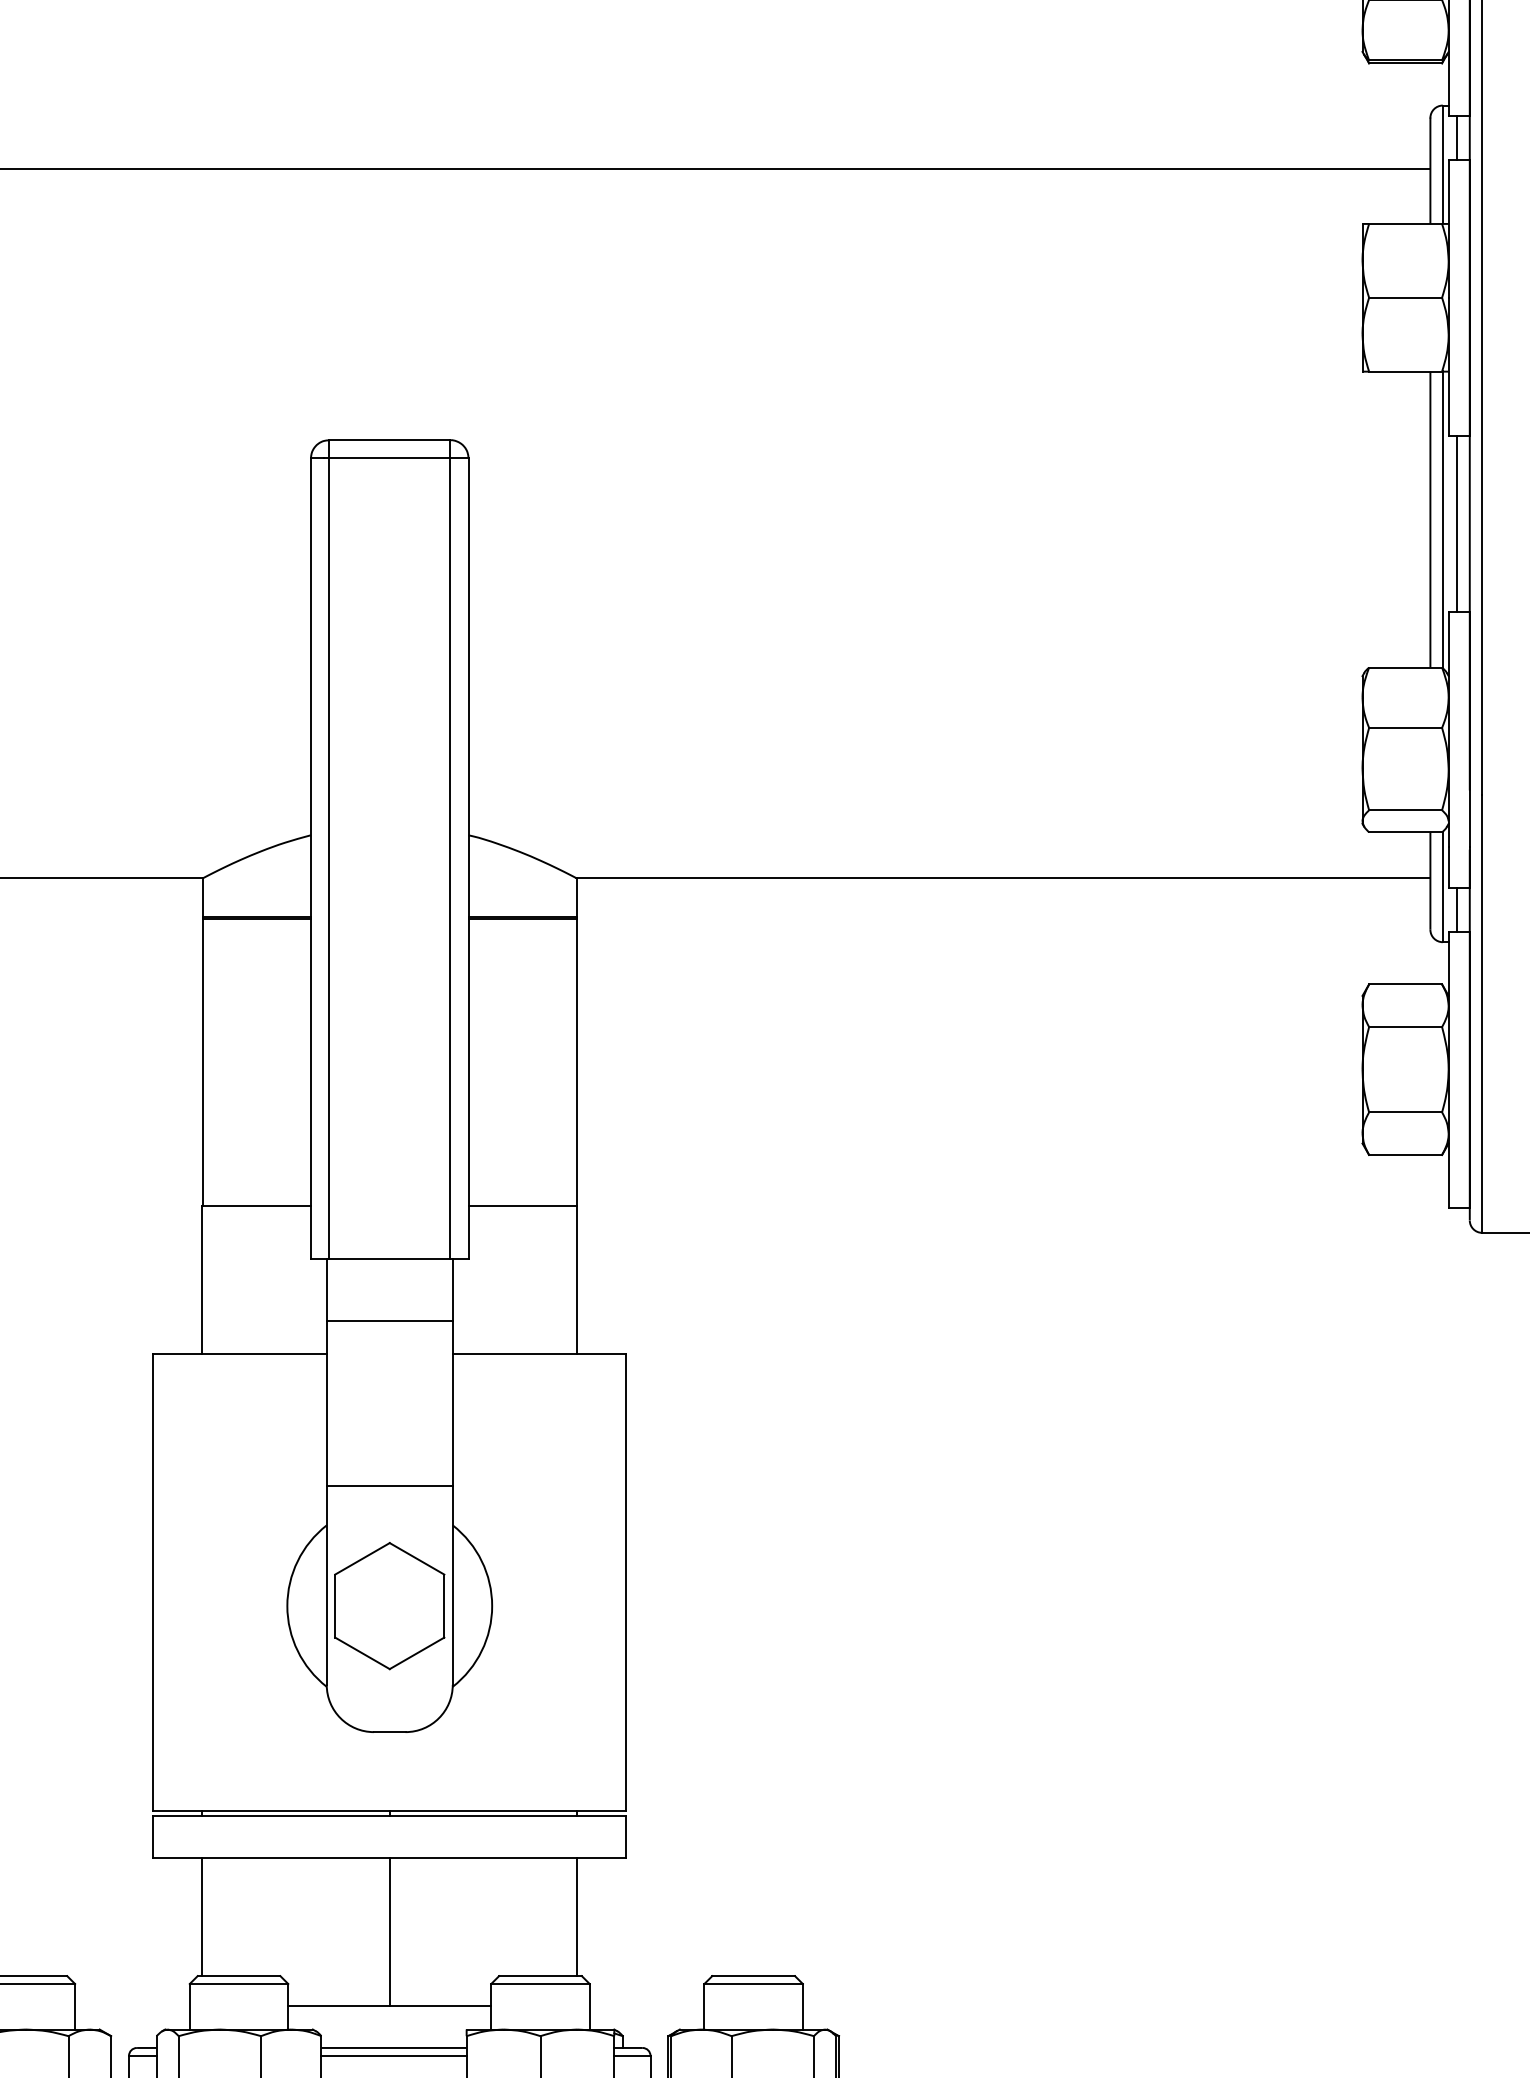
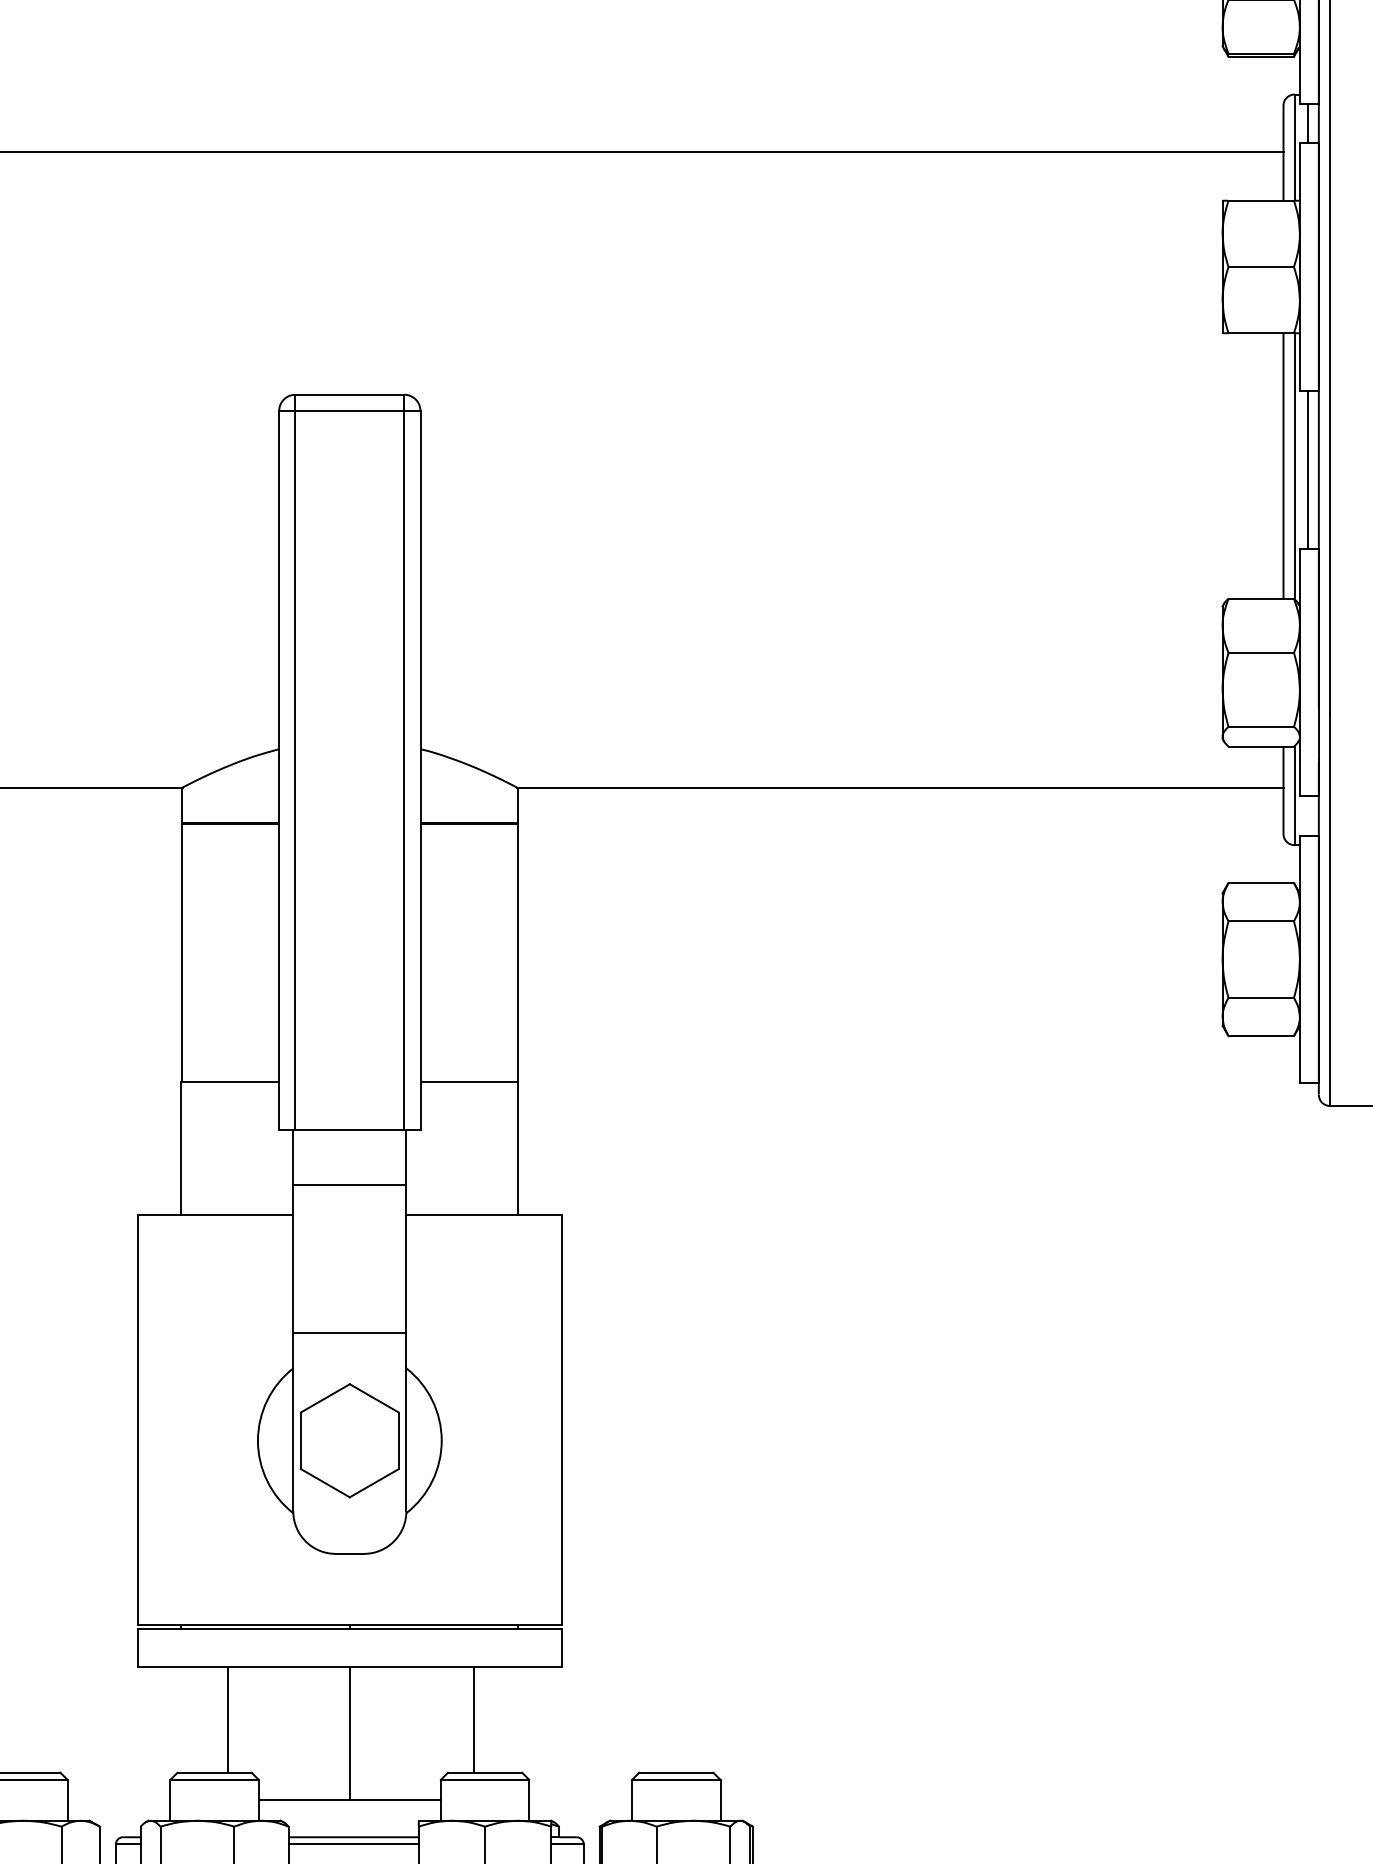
line: (1457, 909) -> (1307, 815), removed
line: (202, 1917) -> (228, 1720), moved
line: (577, 1917) -> (474, 1720), moved

